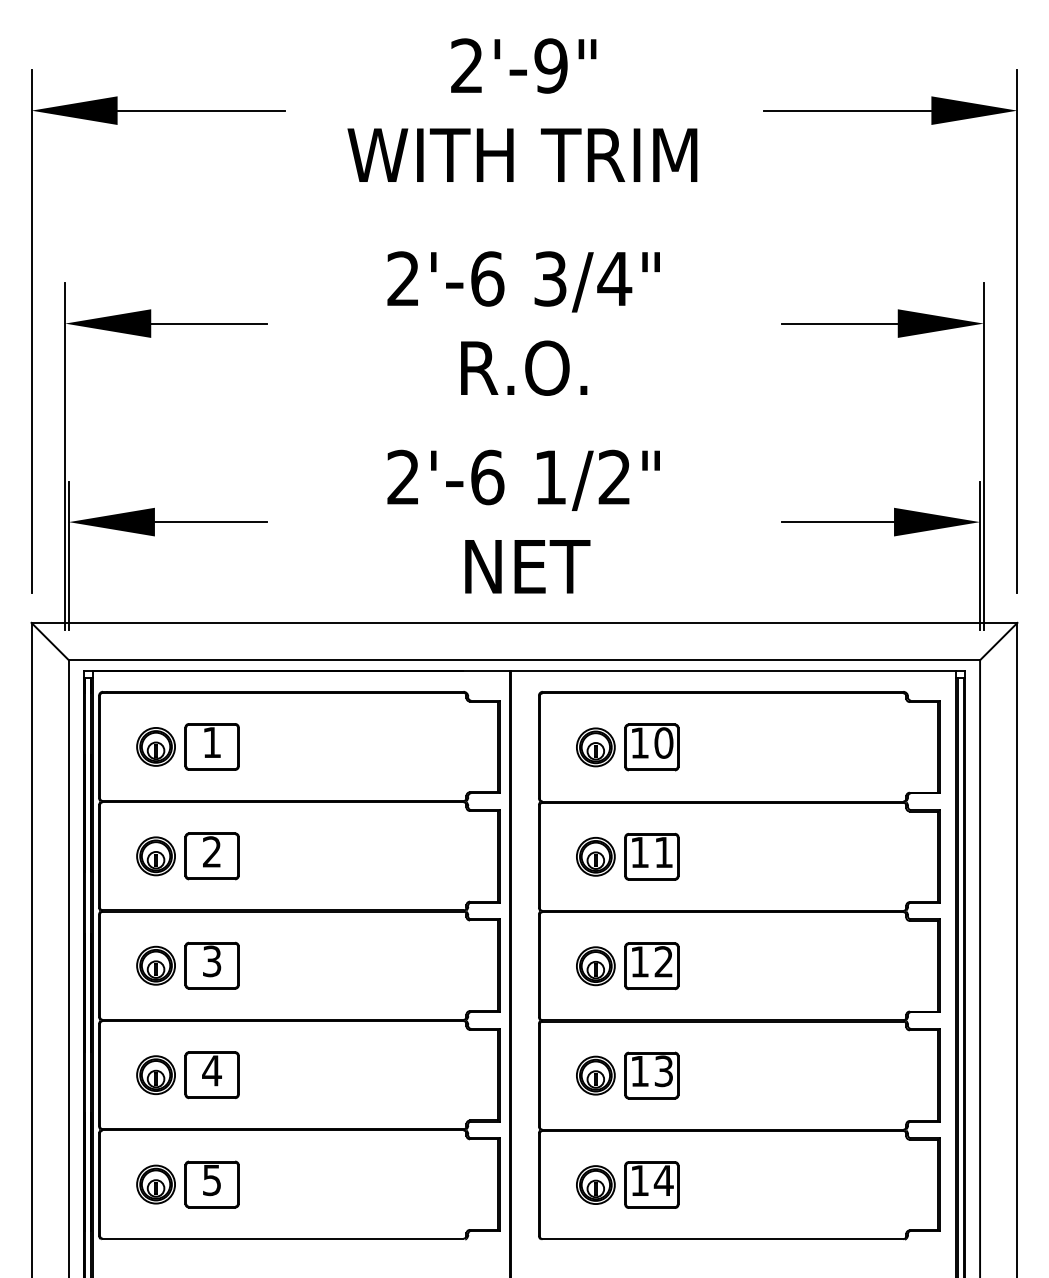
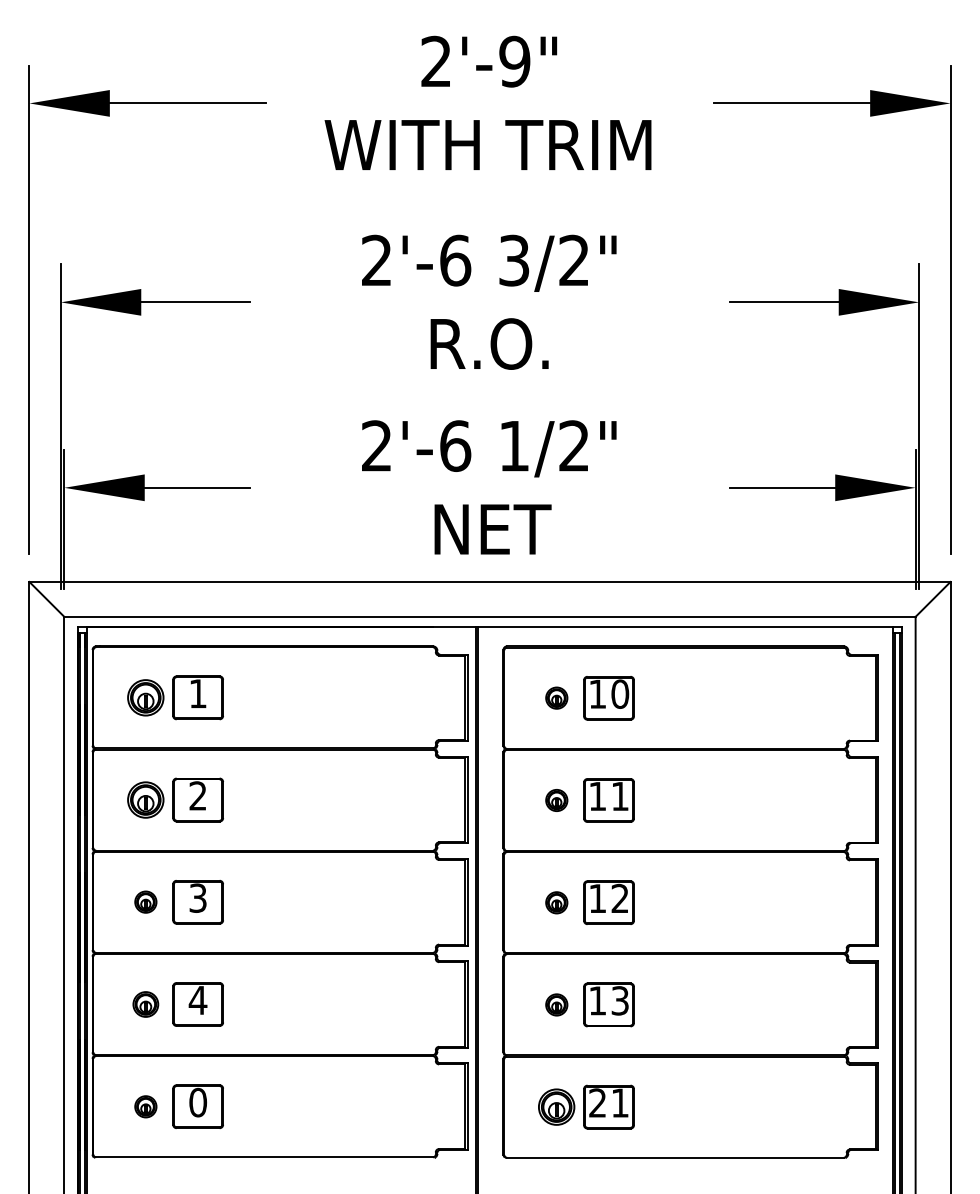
text: (613, 277) -> (573, 259), 3/4" -> 3/2"
part: (595, 746) -> (556, 697), size x0.6
part: (595, 856) -> (556, 800), size x0.6
part: (155, 964) -> (145, 901), size x0.6
part: (595, 966) -> (556, 902), size x0.6
part: (155, 1075) -> (145, 1004), size x0.7
part: (595, 1075) -> (556, 1004), size x0.6
text: (212, 1180) -> (198, 1102), 5 -> 0
text: (652, 1180) -> (609, 1102), 14 -> 21
part: (155, 1184) -> (145, 1106), size x0.6

